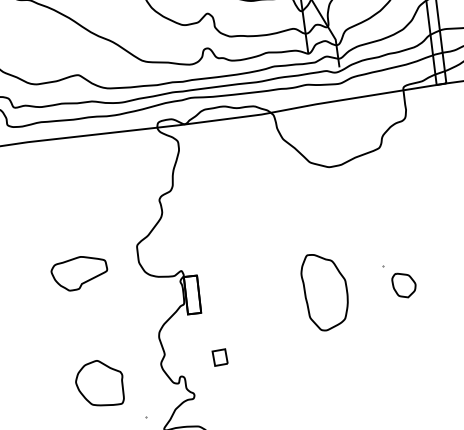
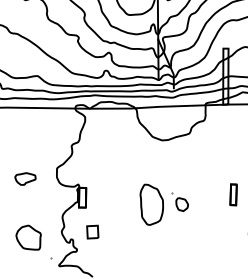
part: (79, 272) -> (25, 178), size x0.7
part: (398, 280) -> (179, 201), moved
part: (219, 356) -> (92, 231), size x1.6

